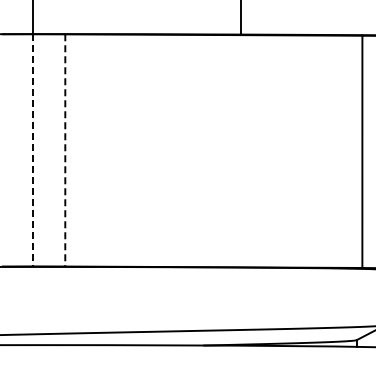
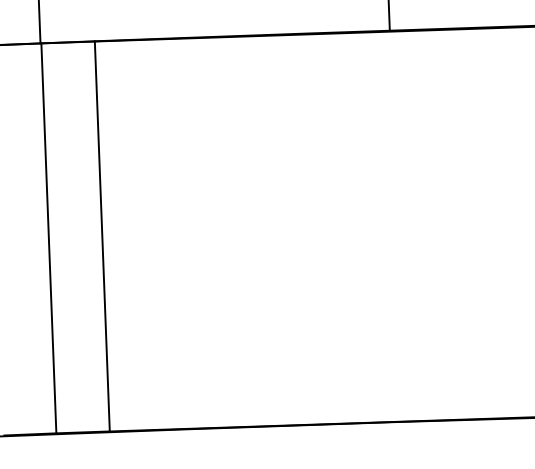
line: (33, 150) -> (48, 238), dashed -> solid
line: (65, 150) -> (102, 236), dashed -> solid

